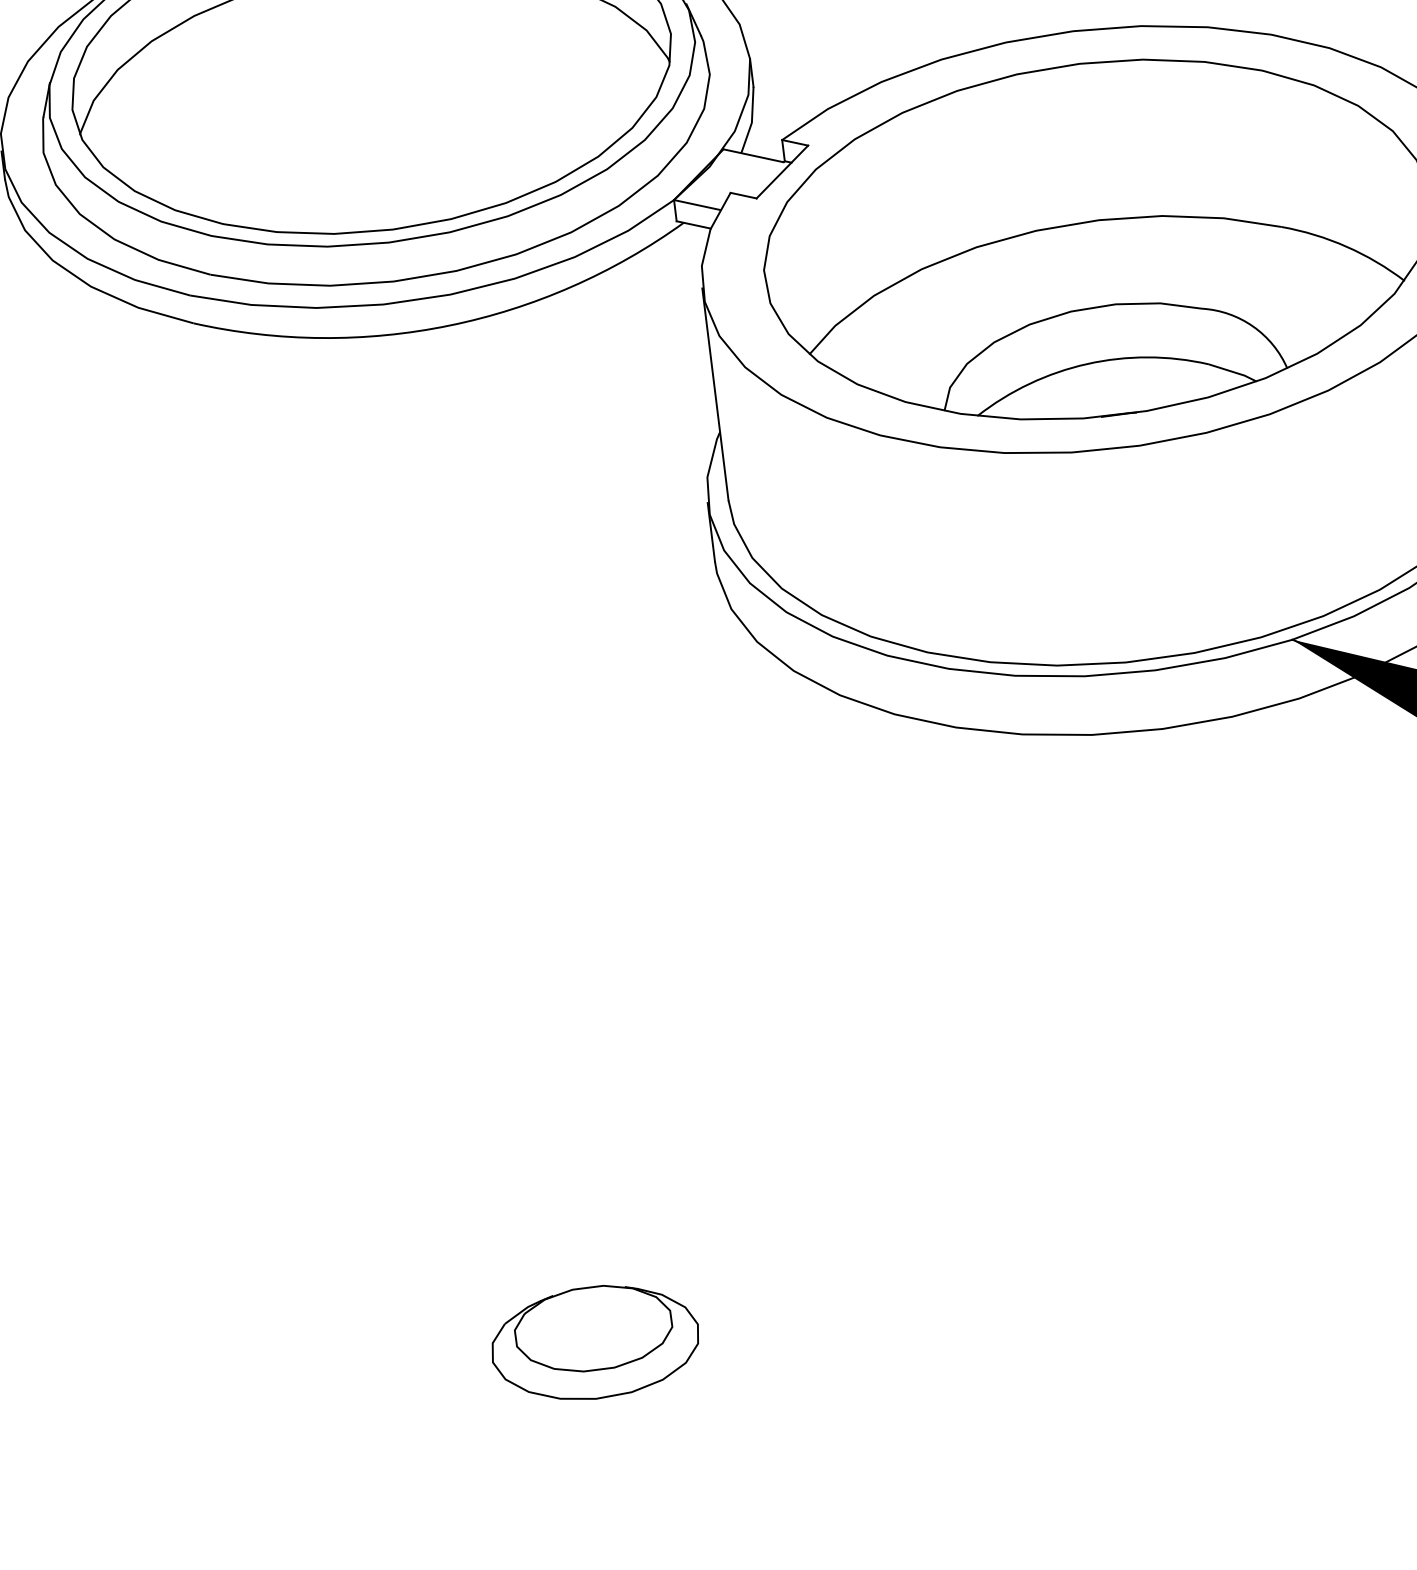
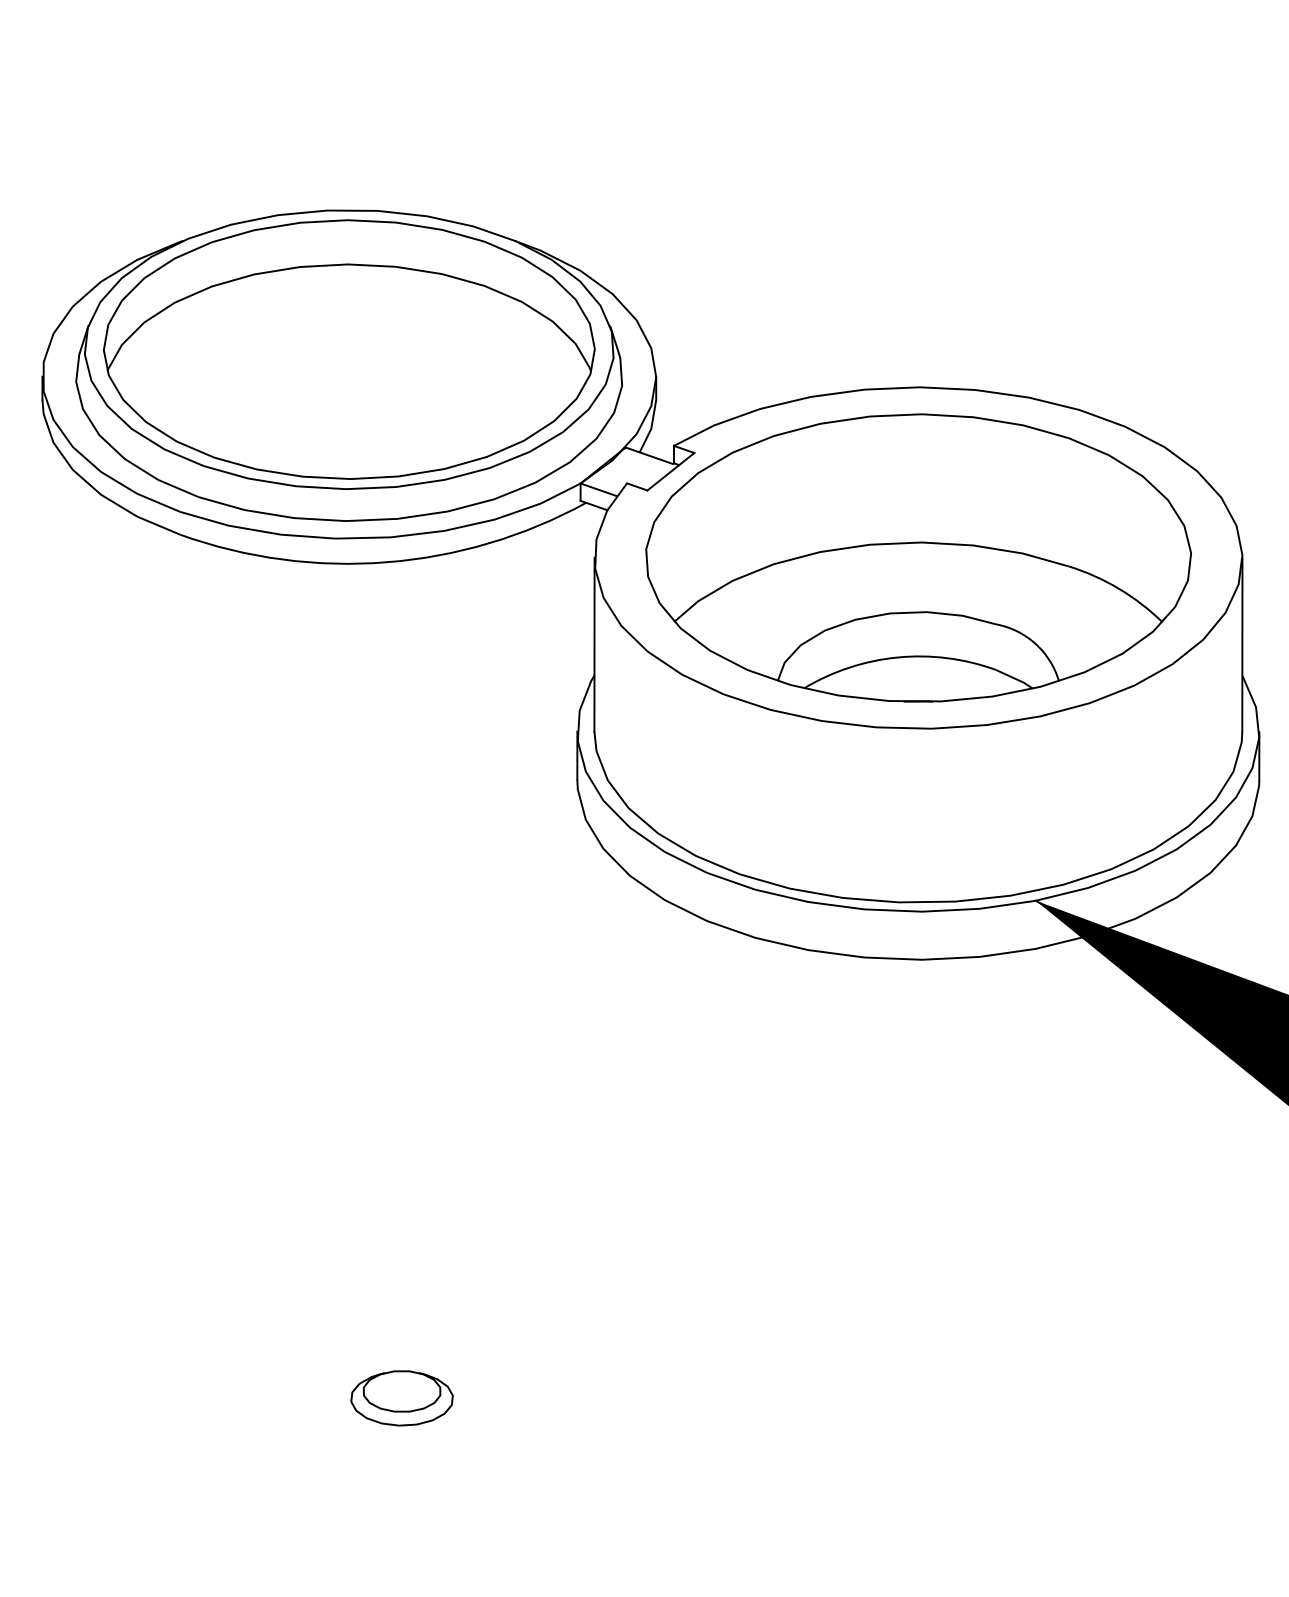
part: (594, 1343) -> (401, 1398), size x0.6

